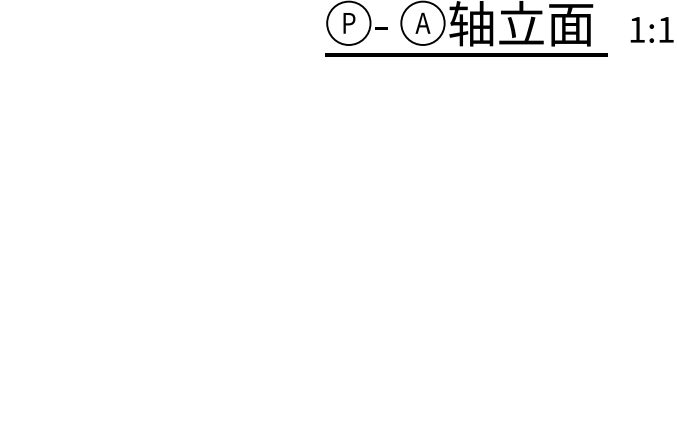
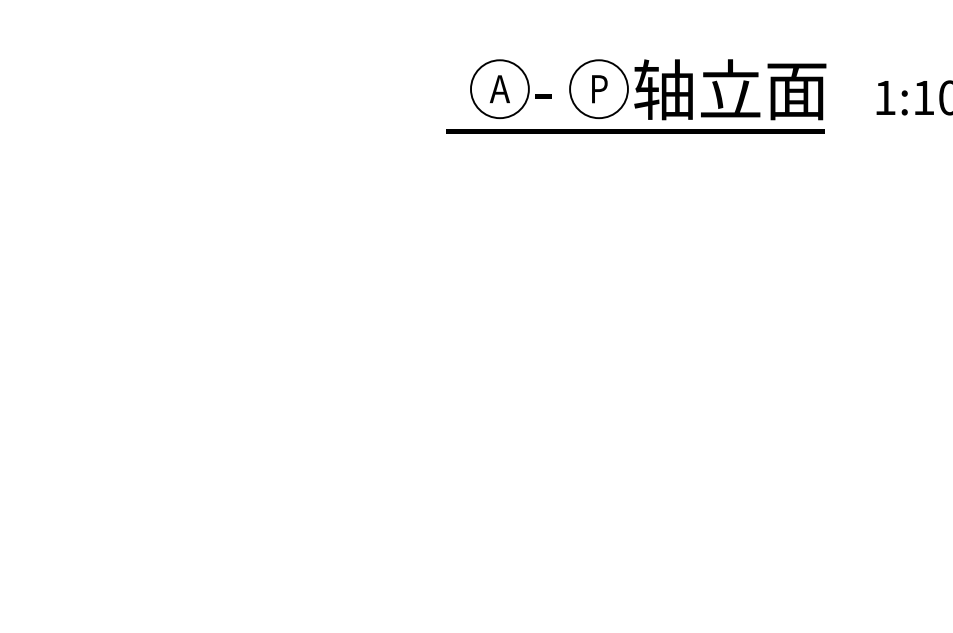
text: (348, 23) -> (499, 89), P -> A
text: (422, 23) -> (598, 89), A -> P
line: (466, 54) -> (635, 131), moved

